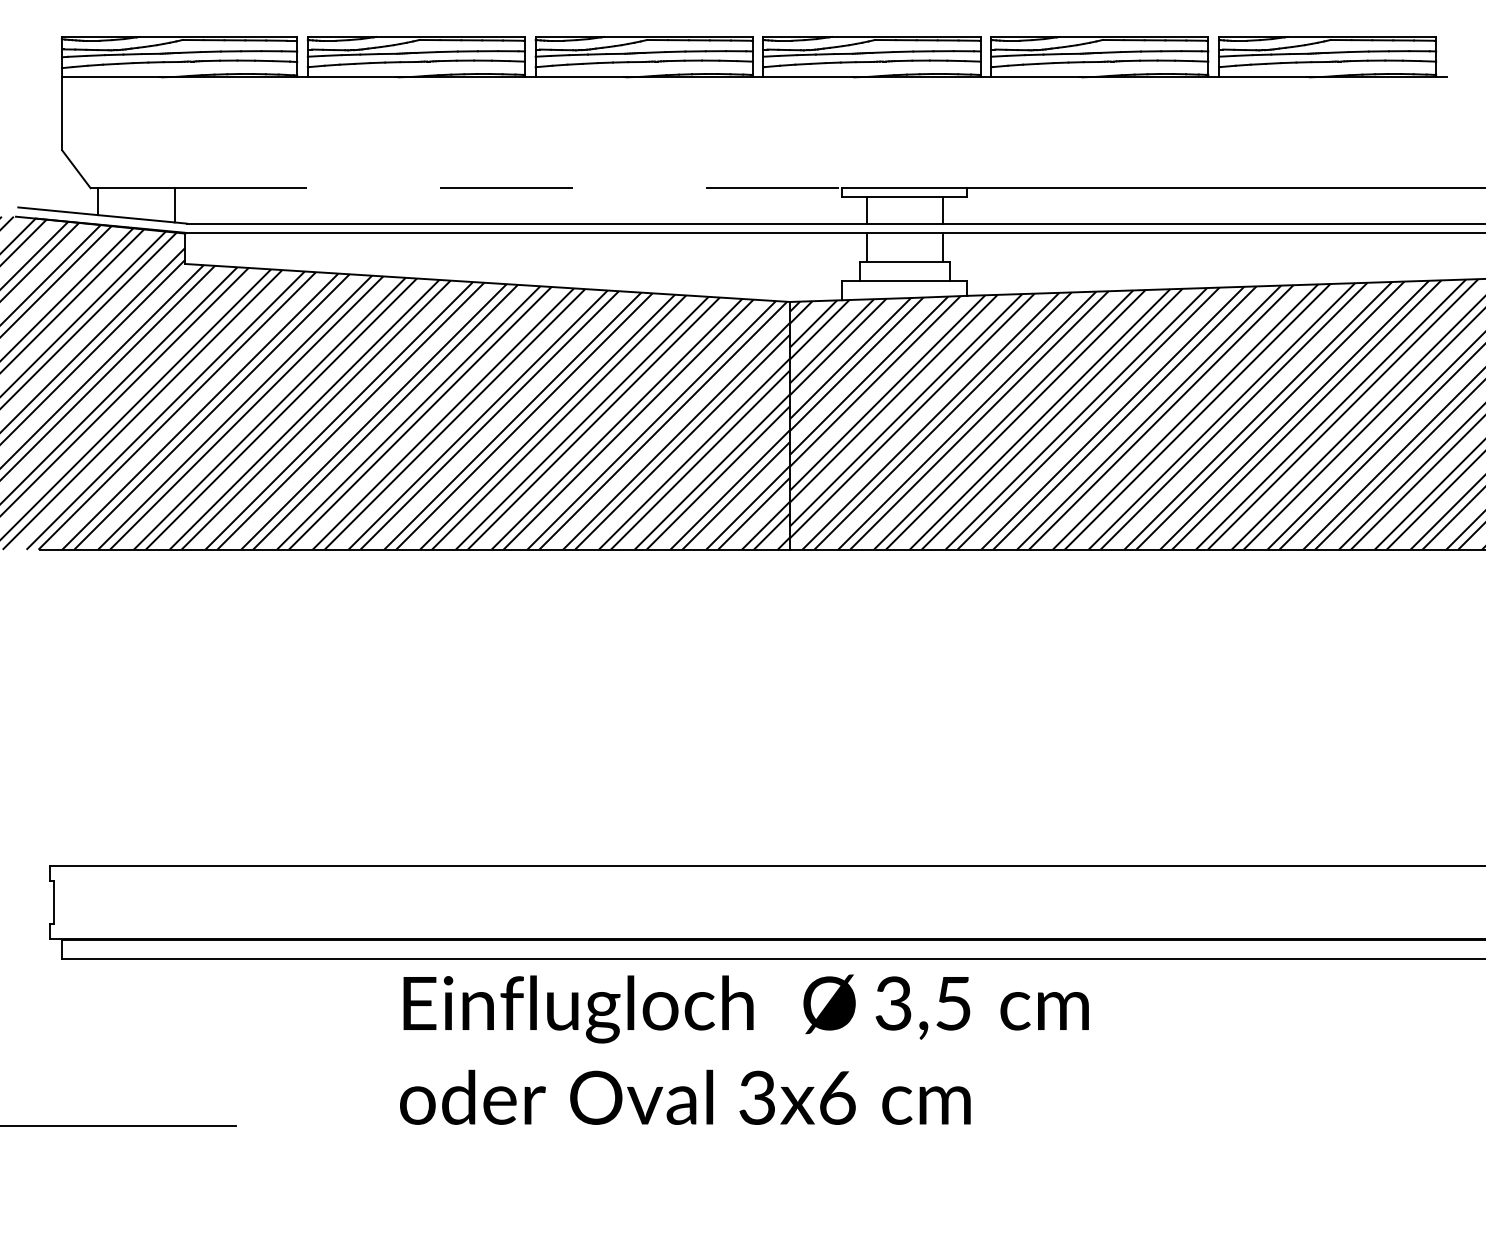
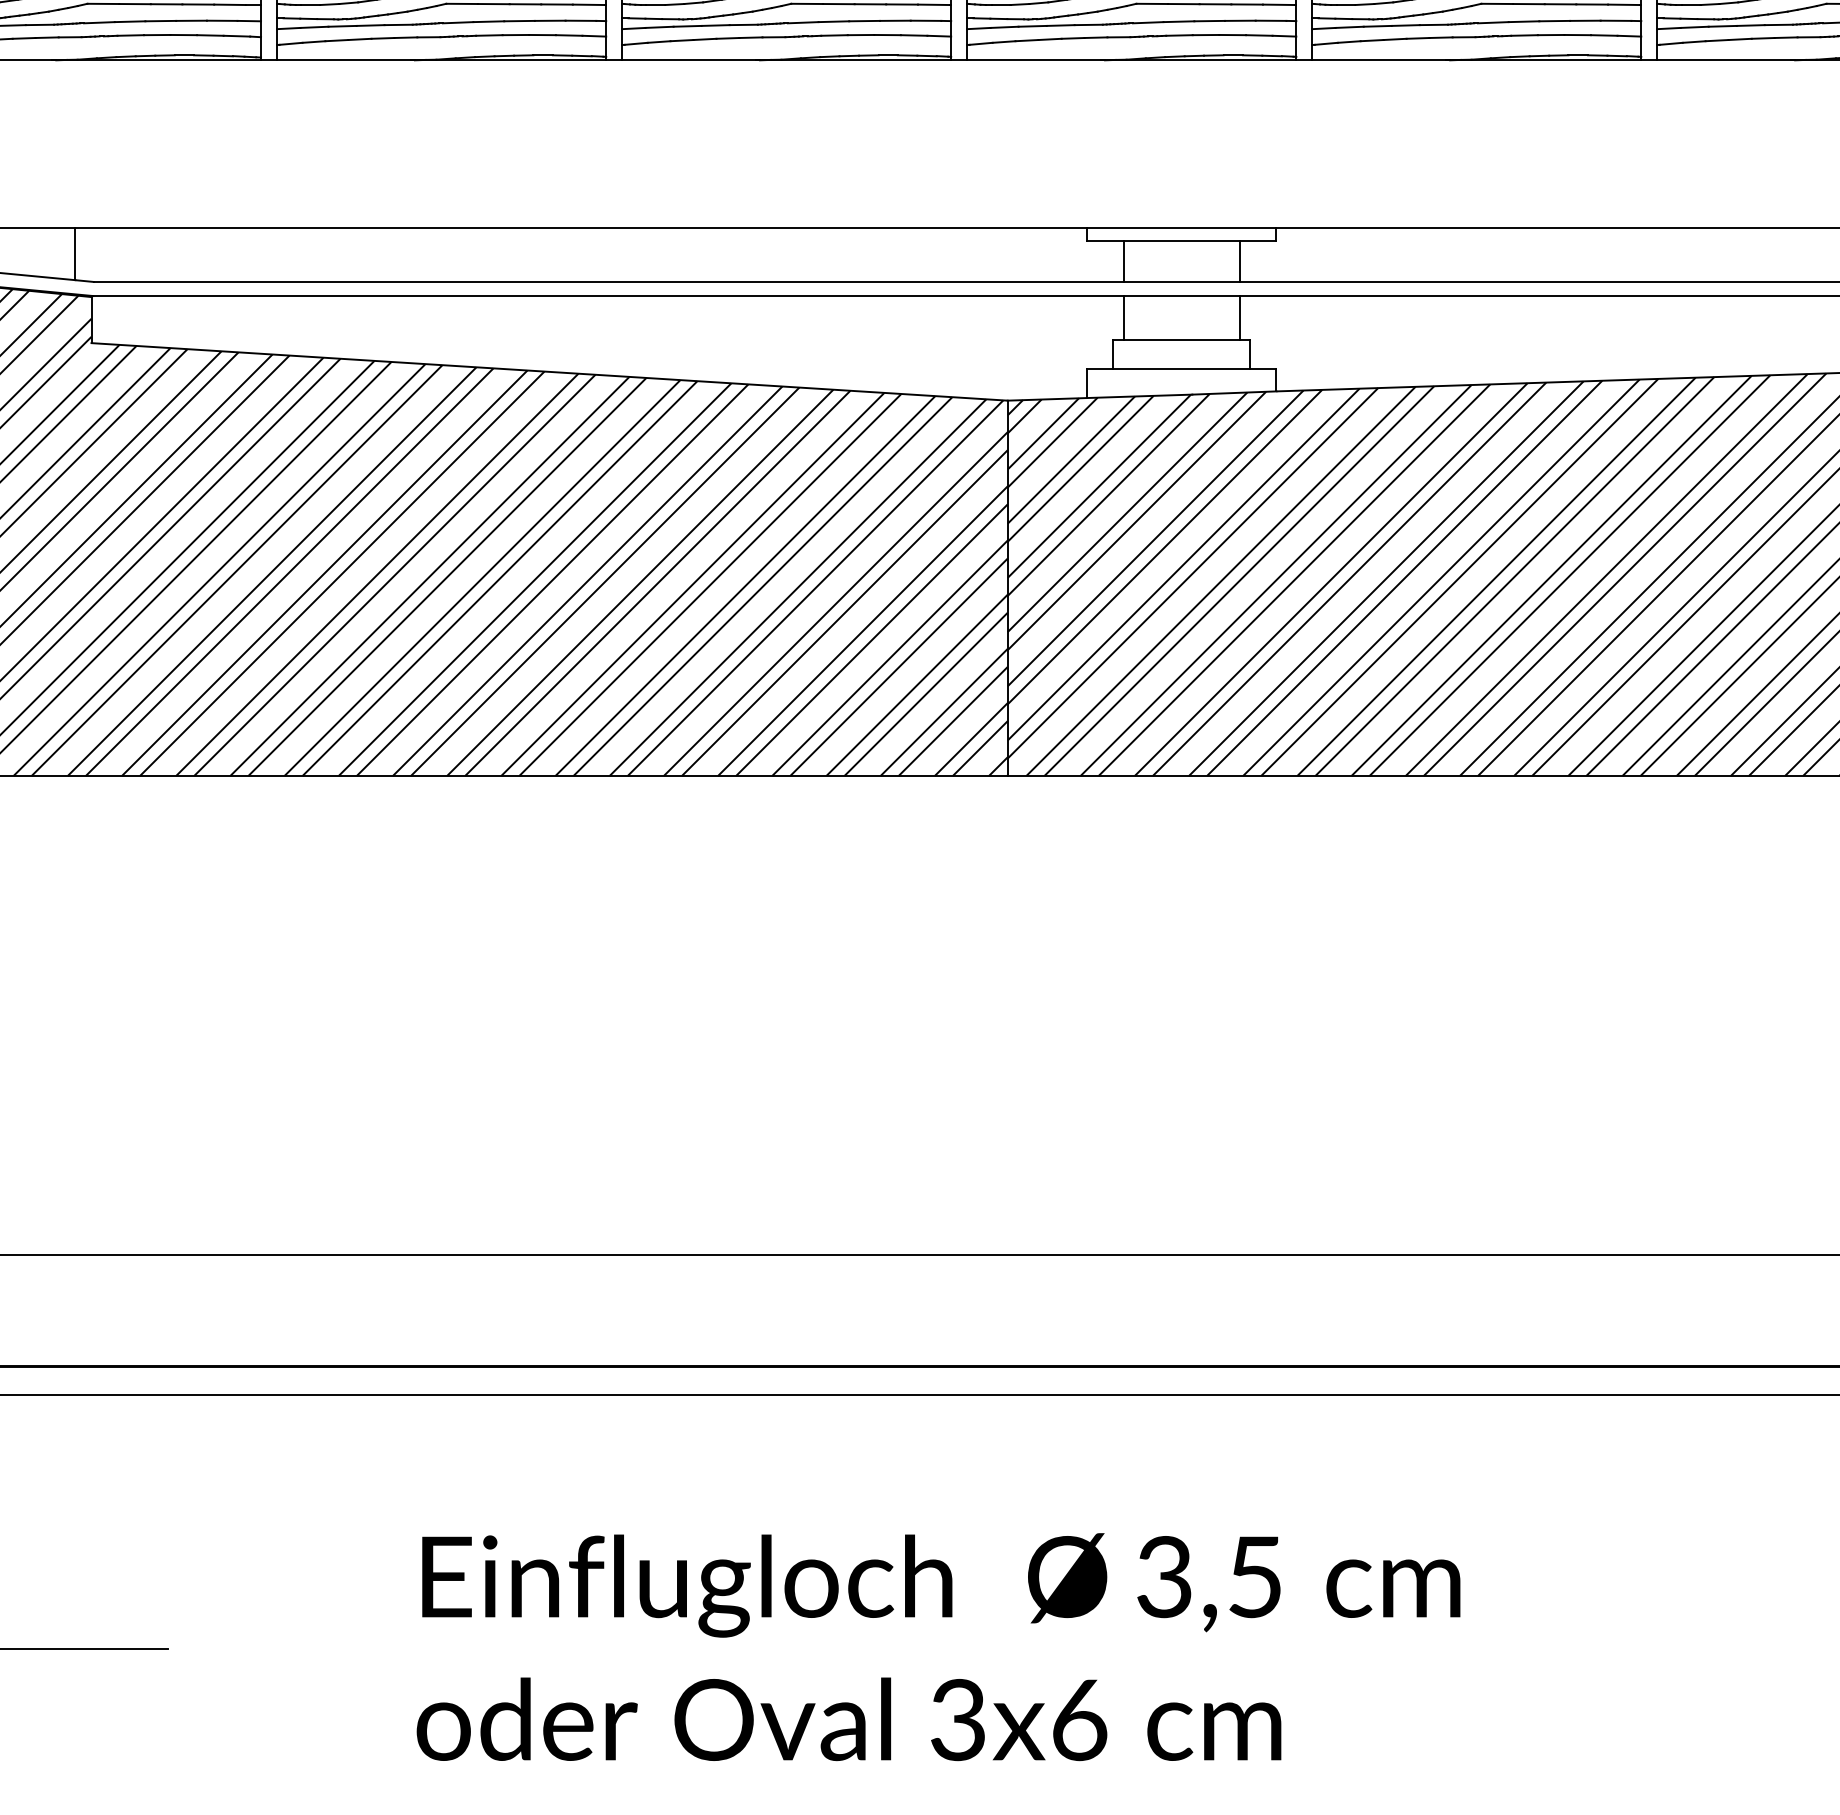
line: (508, 188) -> (581, 228), dashed -> solid
text: (744, 1049) -> (938, 1646), moved

